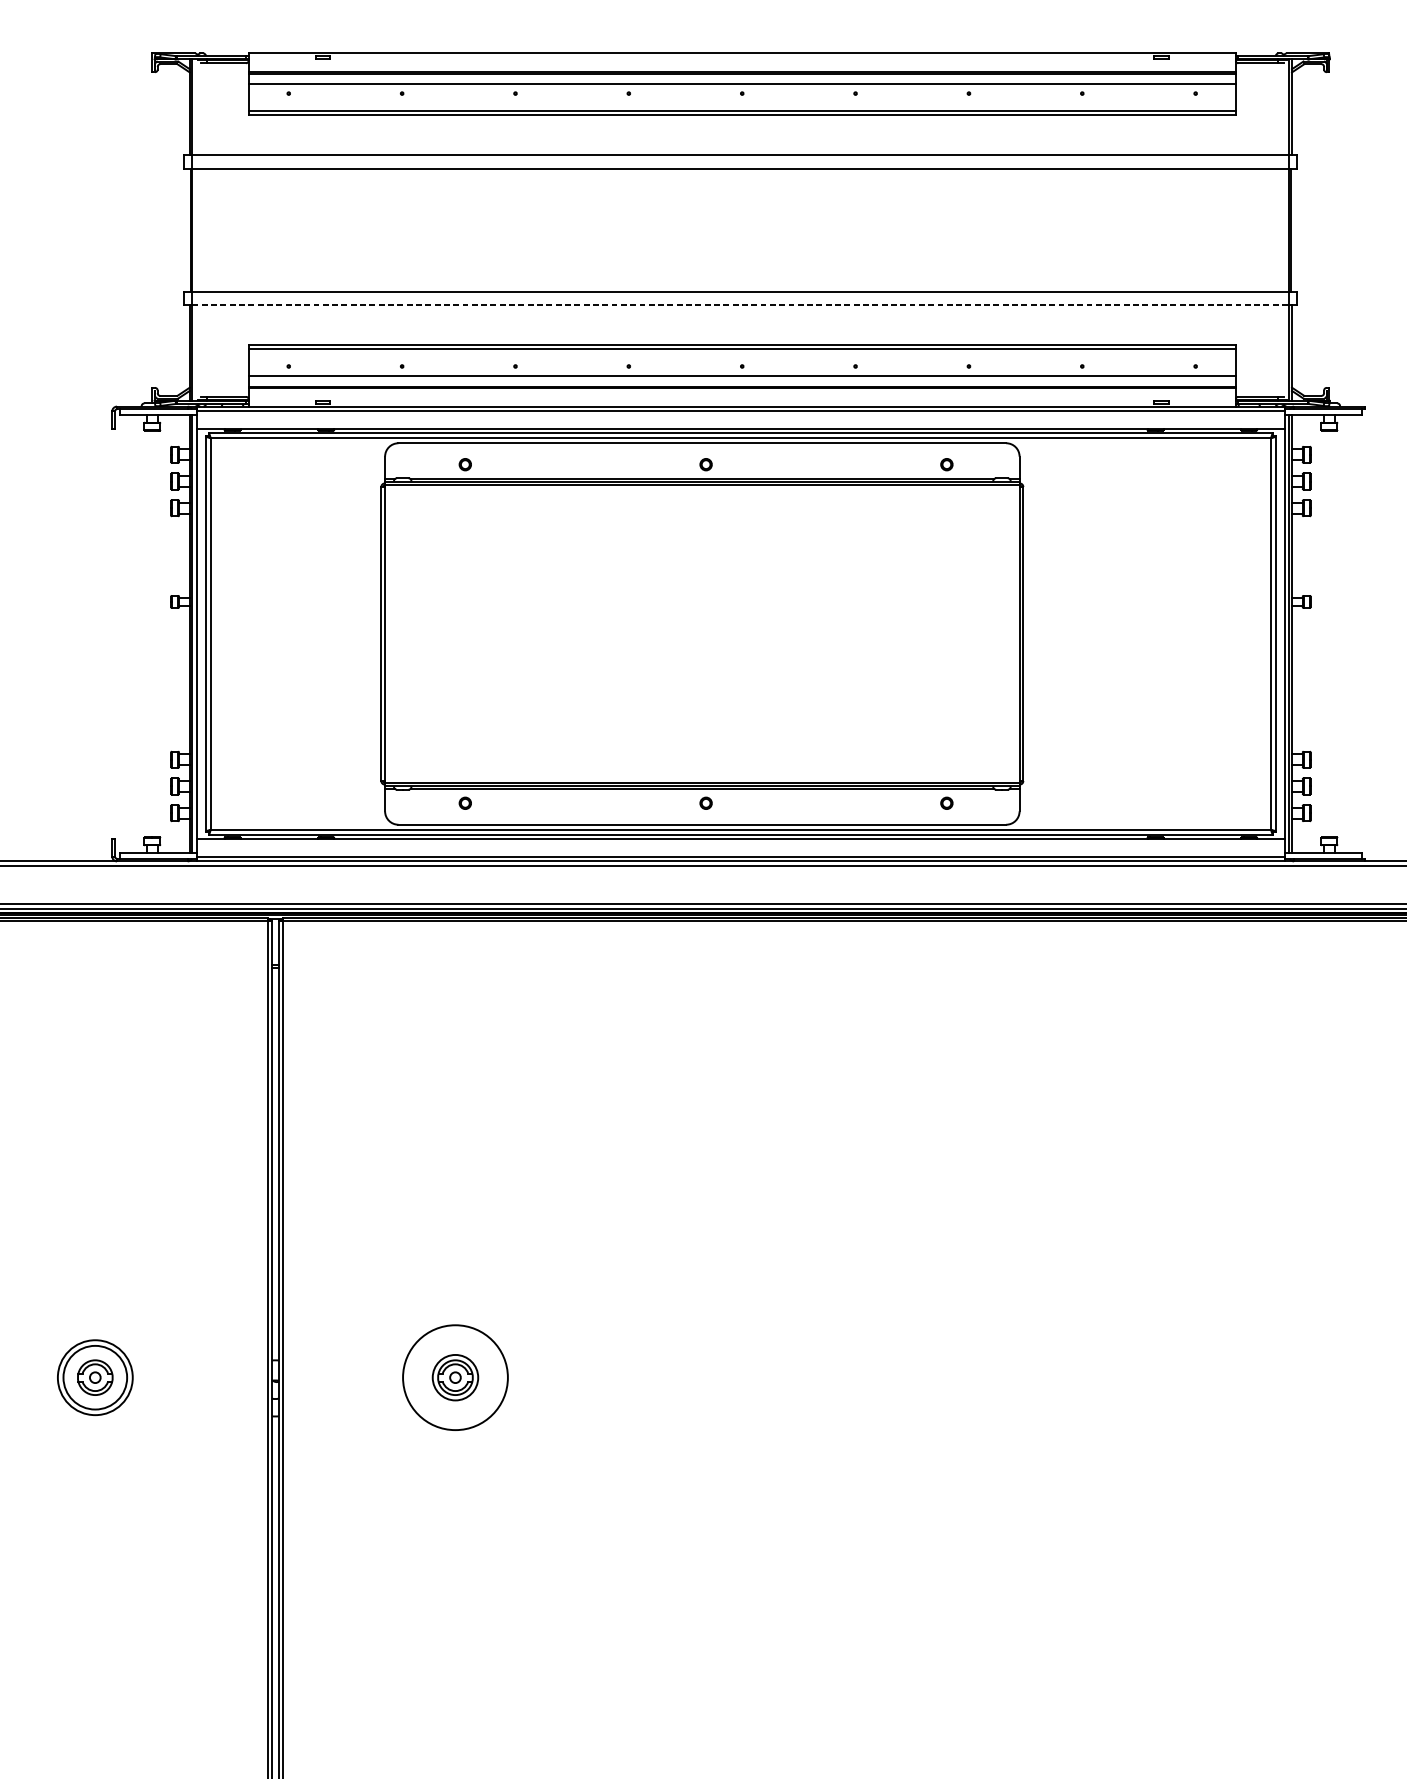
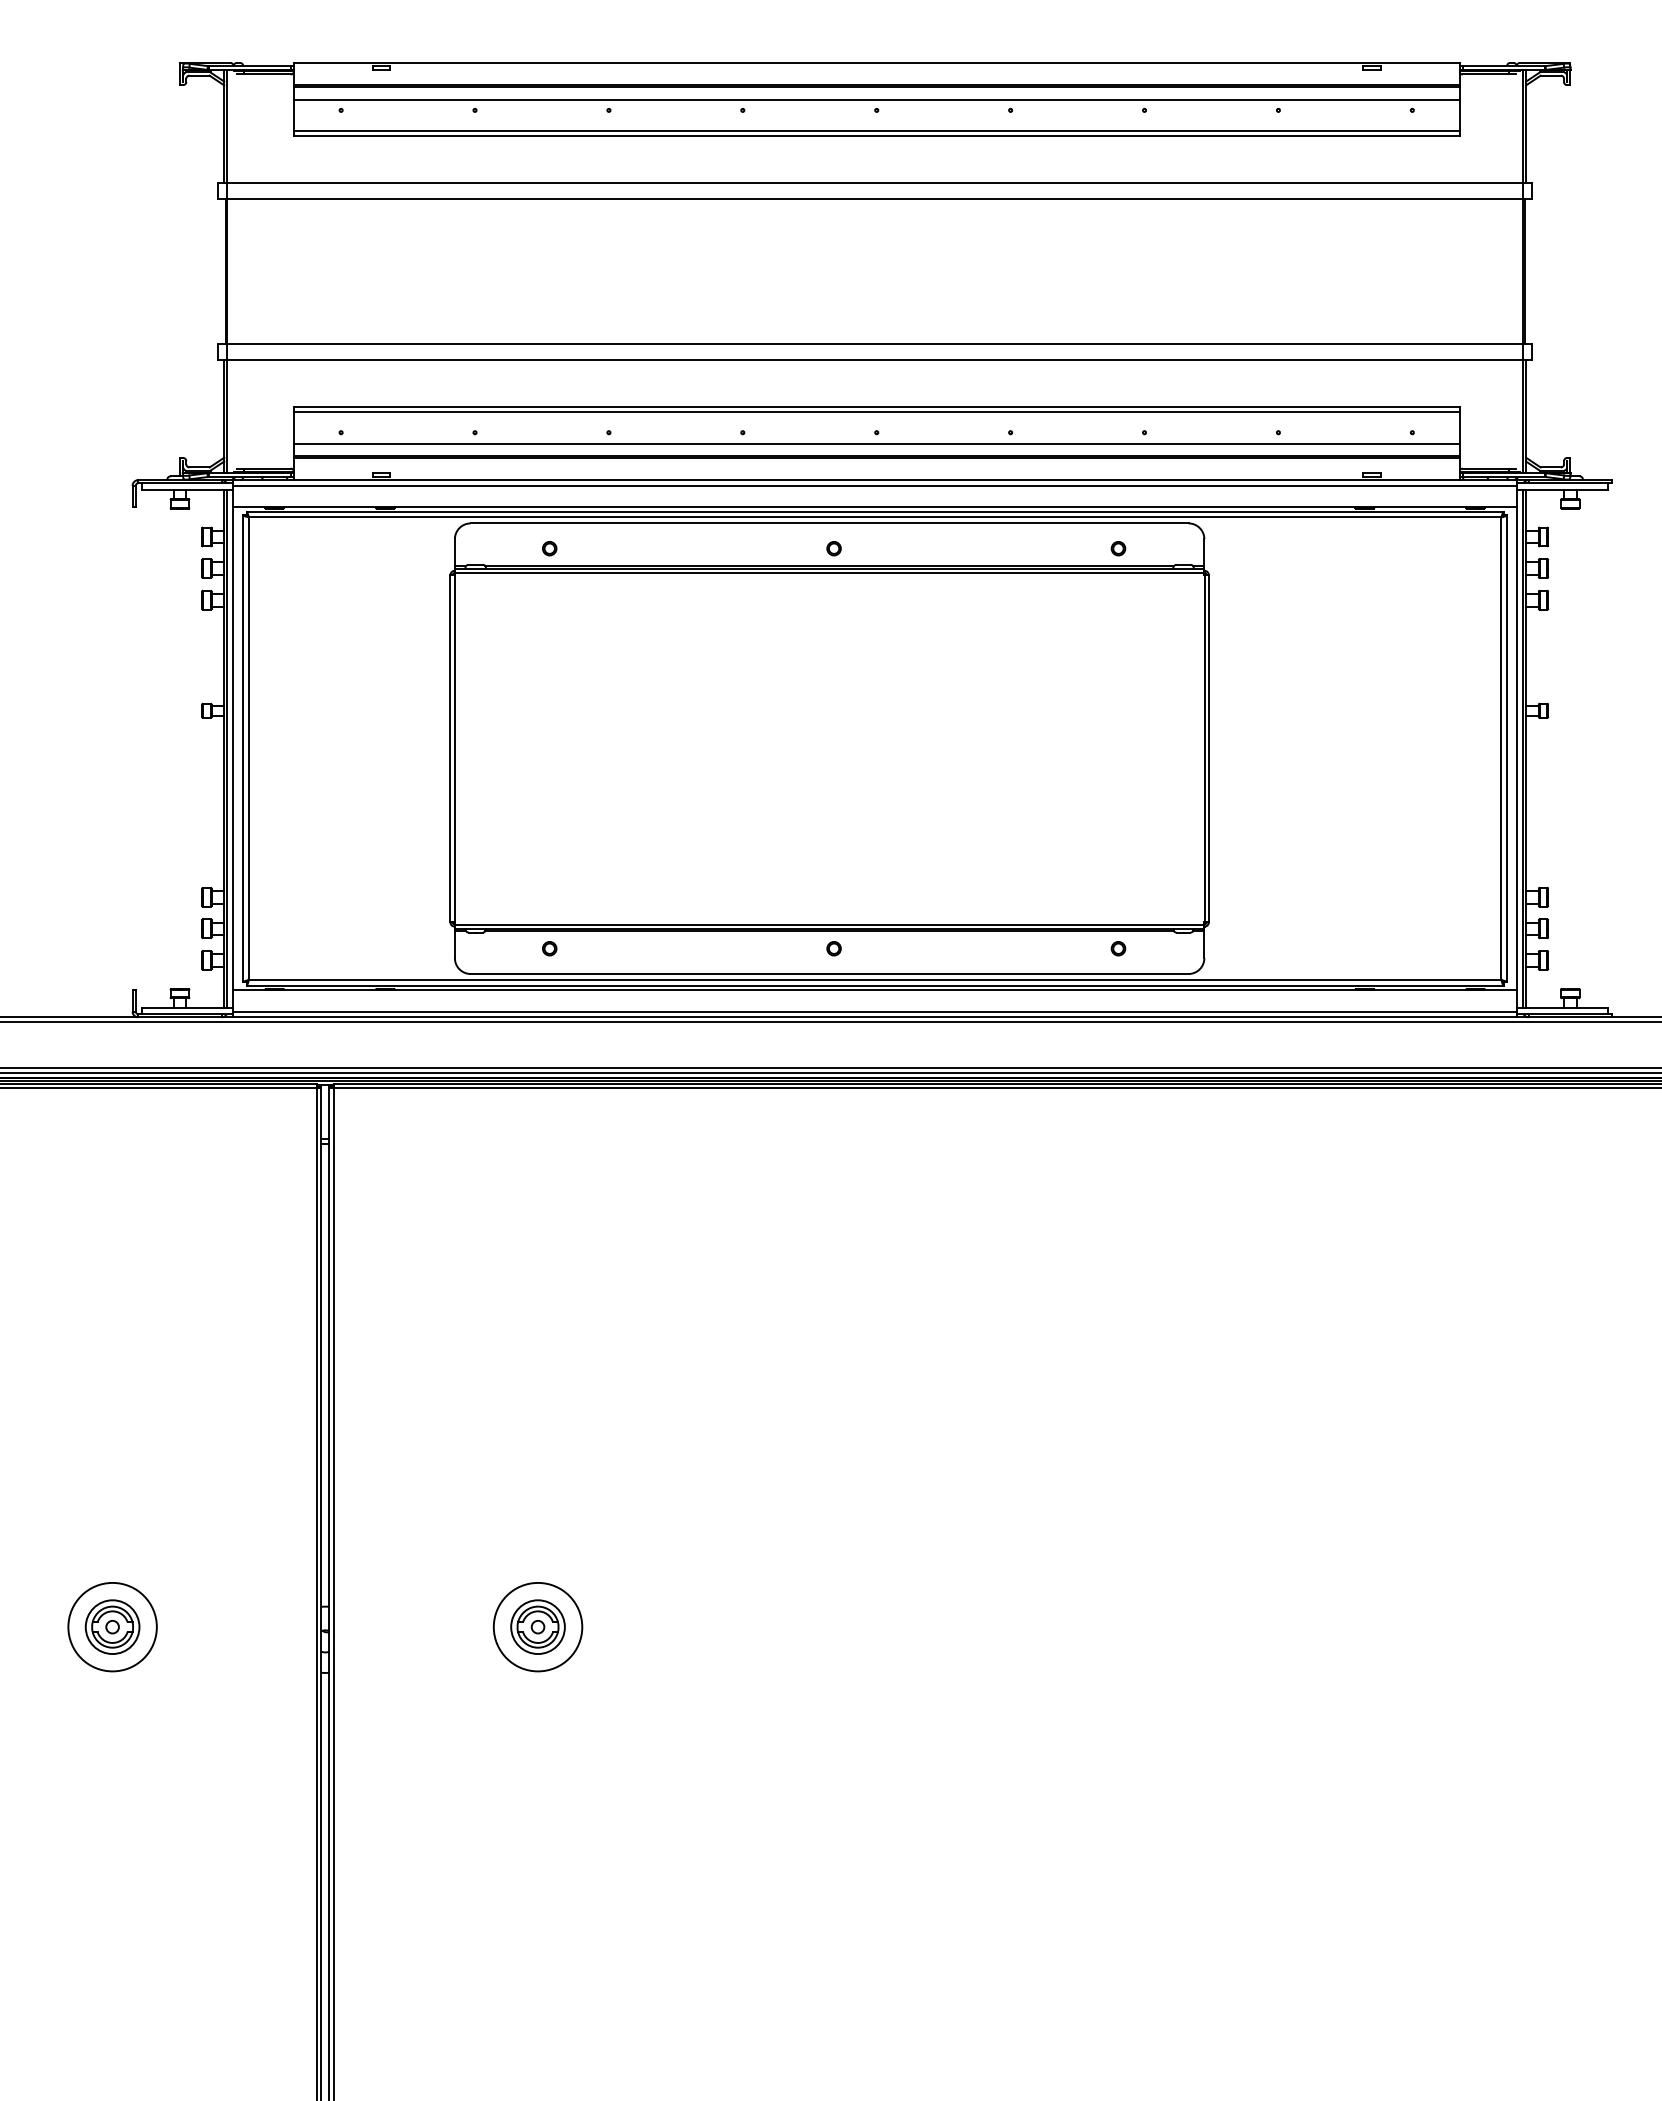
line: (741, 305) -> (875, 360), dashed -> solid
circle: (95, 1377) -> (112, 1627), size x0.71
circle: (455, 1377) -> (537, 1626), size x0.71

